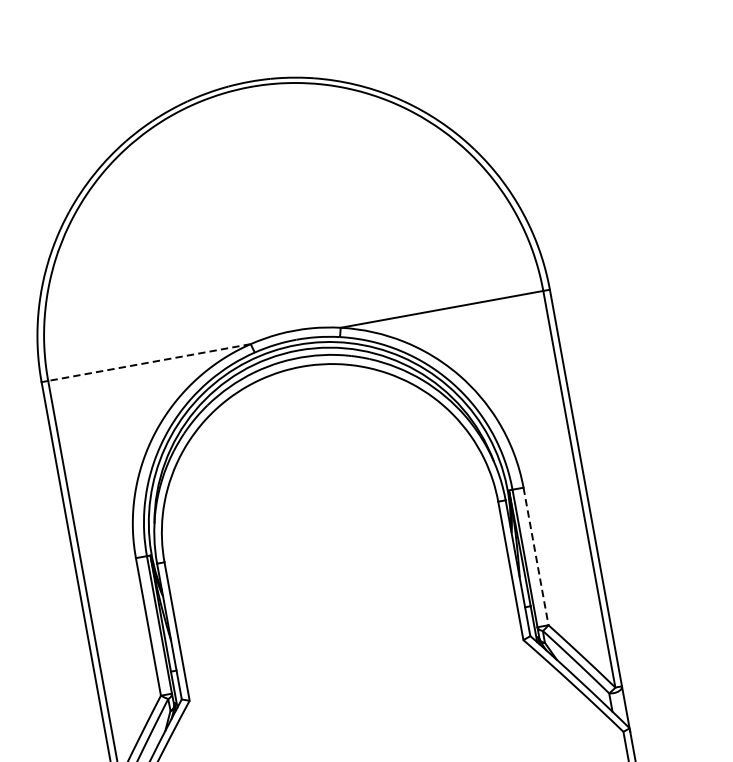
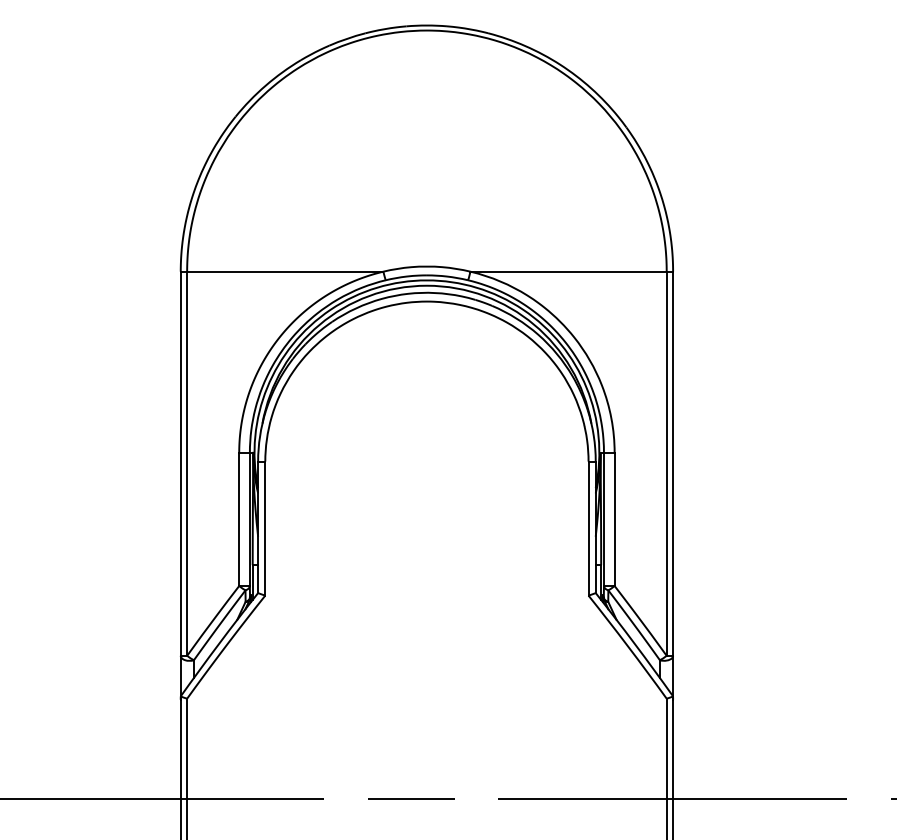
line: (148, 362) -> (284, 271), dashed -> solid
line: (535, 556) -> (614, 519), dashed -> solid

